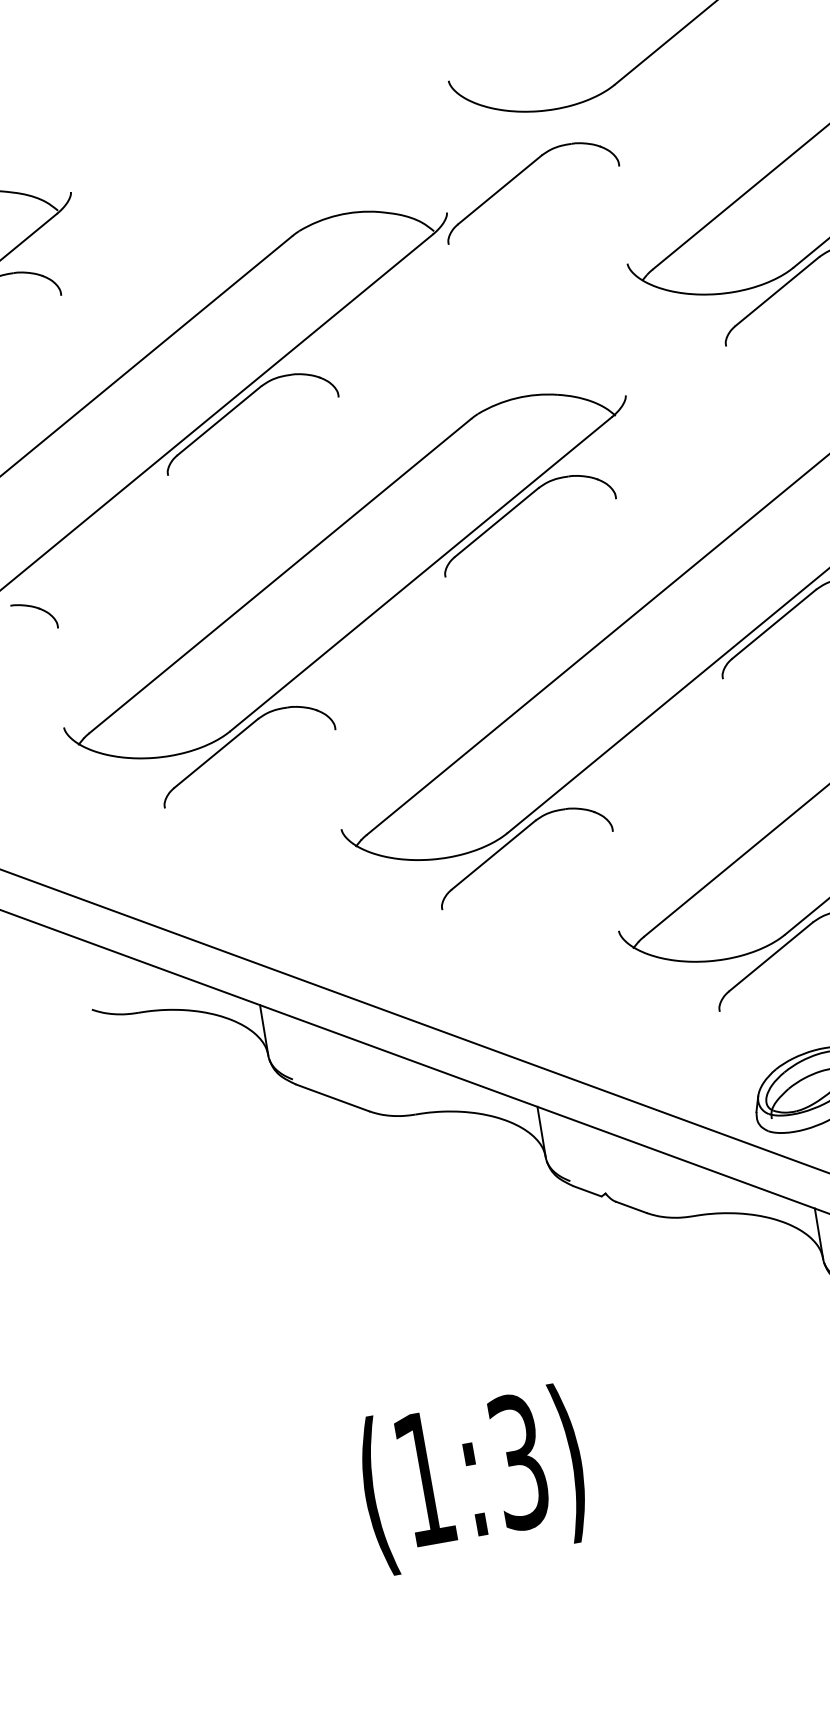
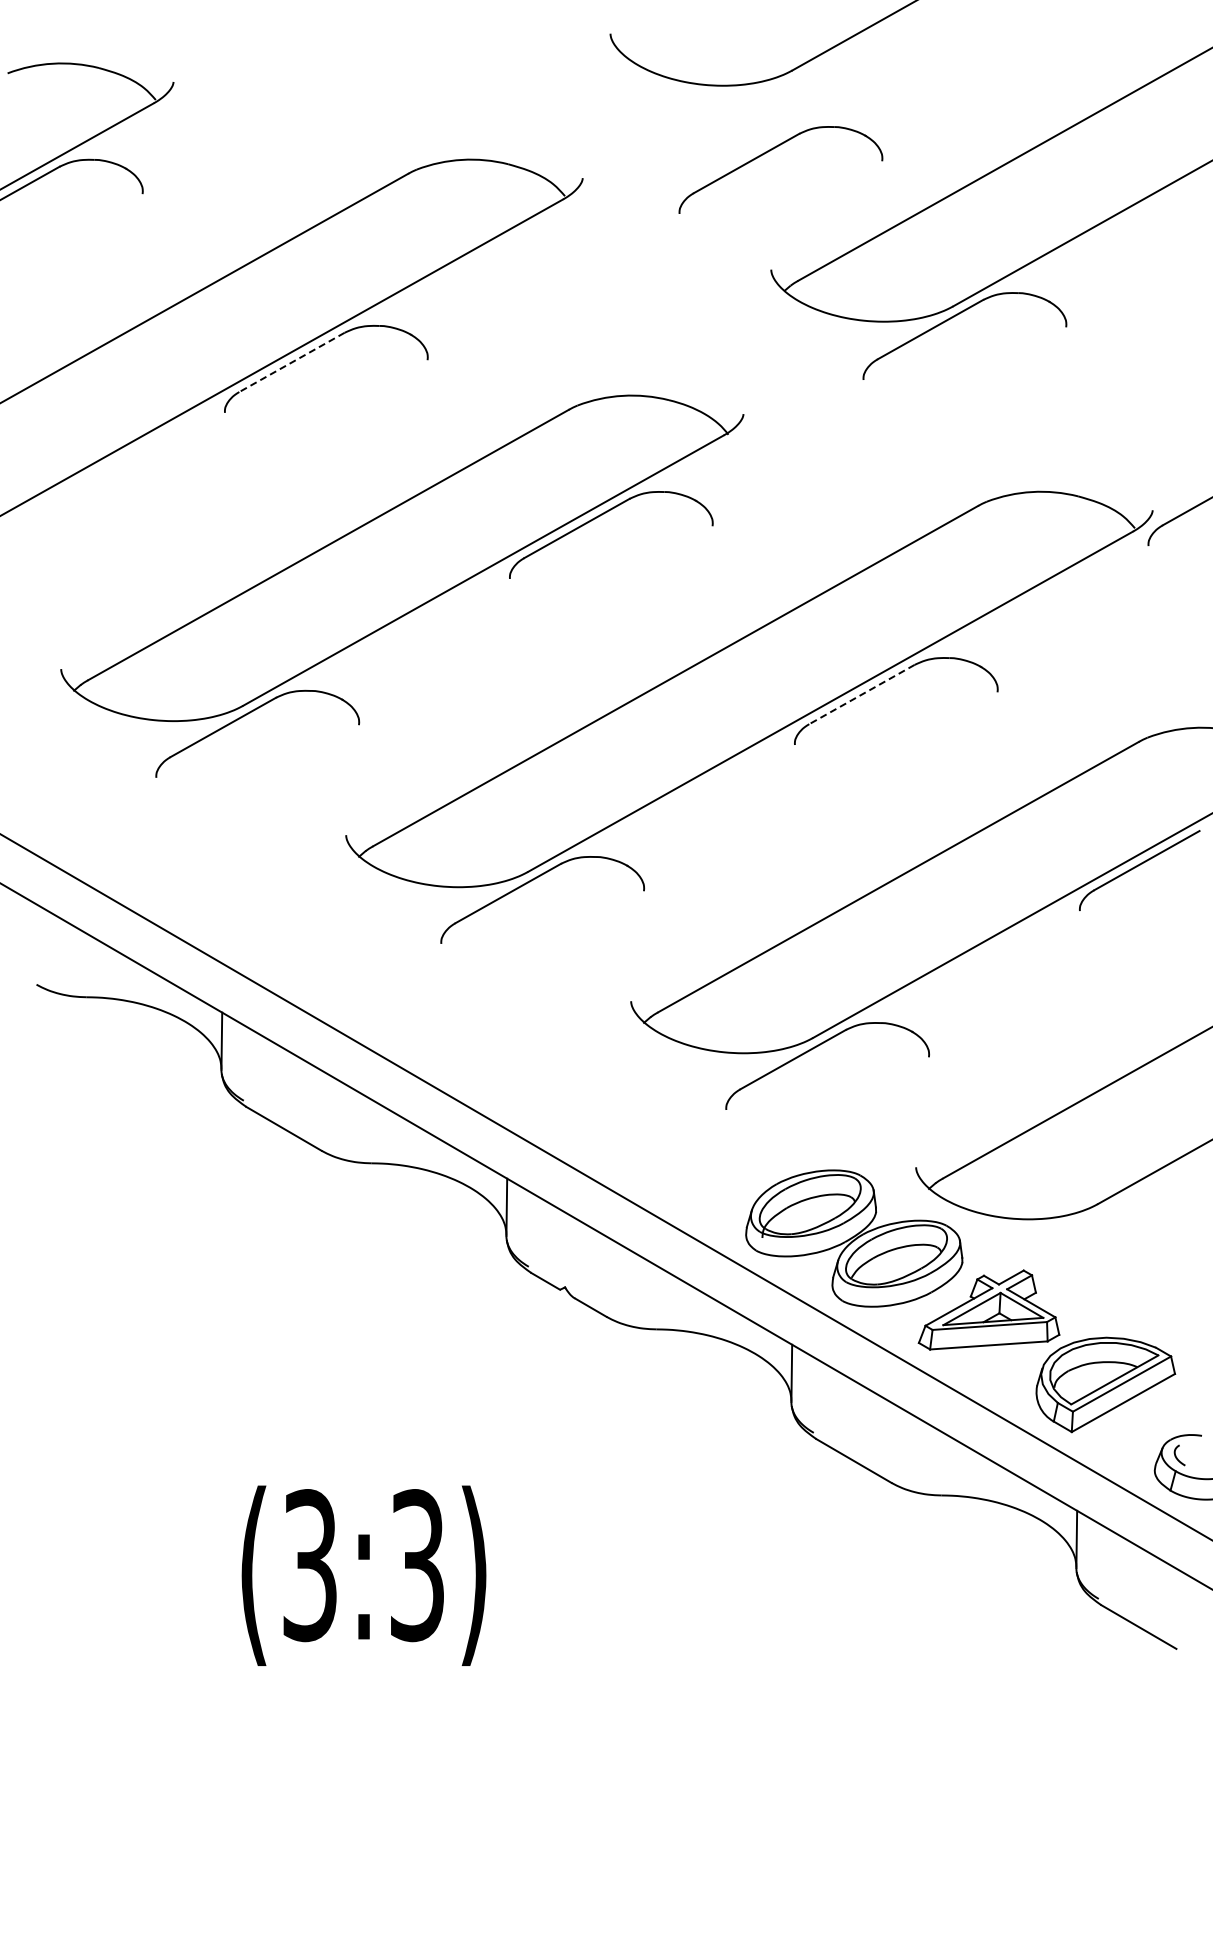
part: (519, 175) -> (770, 151), moved
line: (219, 420) -> (291, 362), solid -> dashed
part: (36, 608) -> (54, 533), removed
line: (773, 624) -> (861, 694), solid -> dashed
text: (423, 1479) -> (309, 1565), (1:3) -> (3:3)

